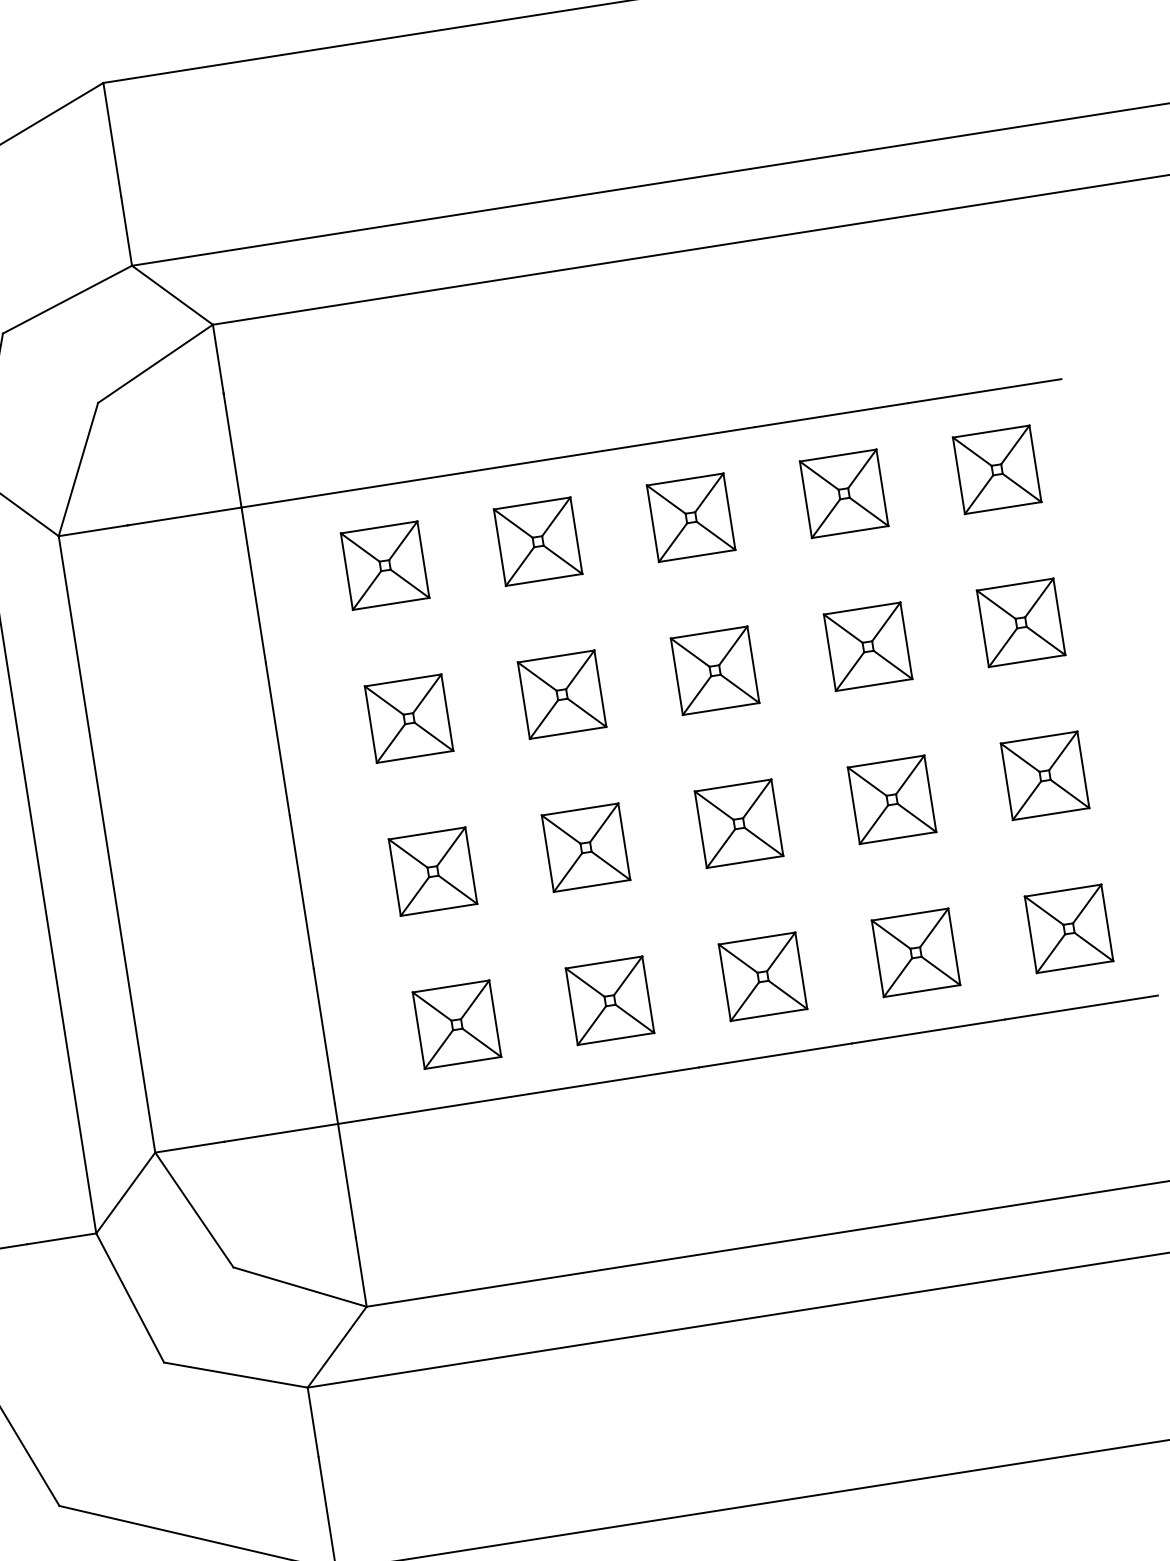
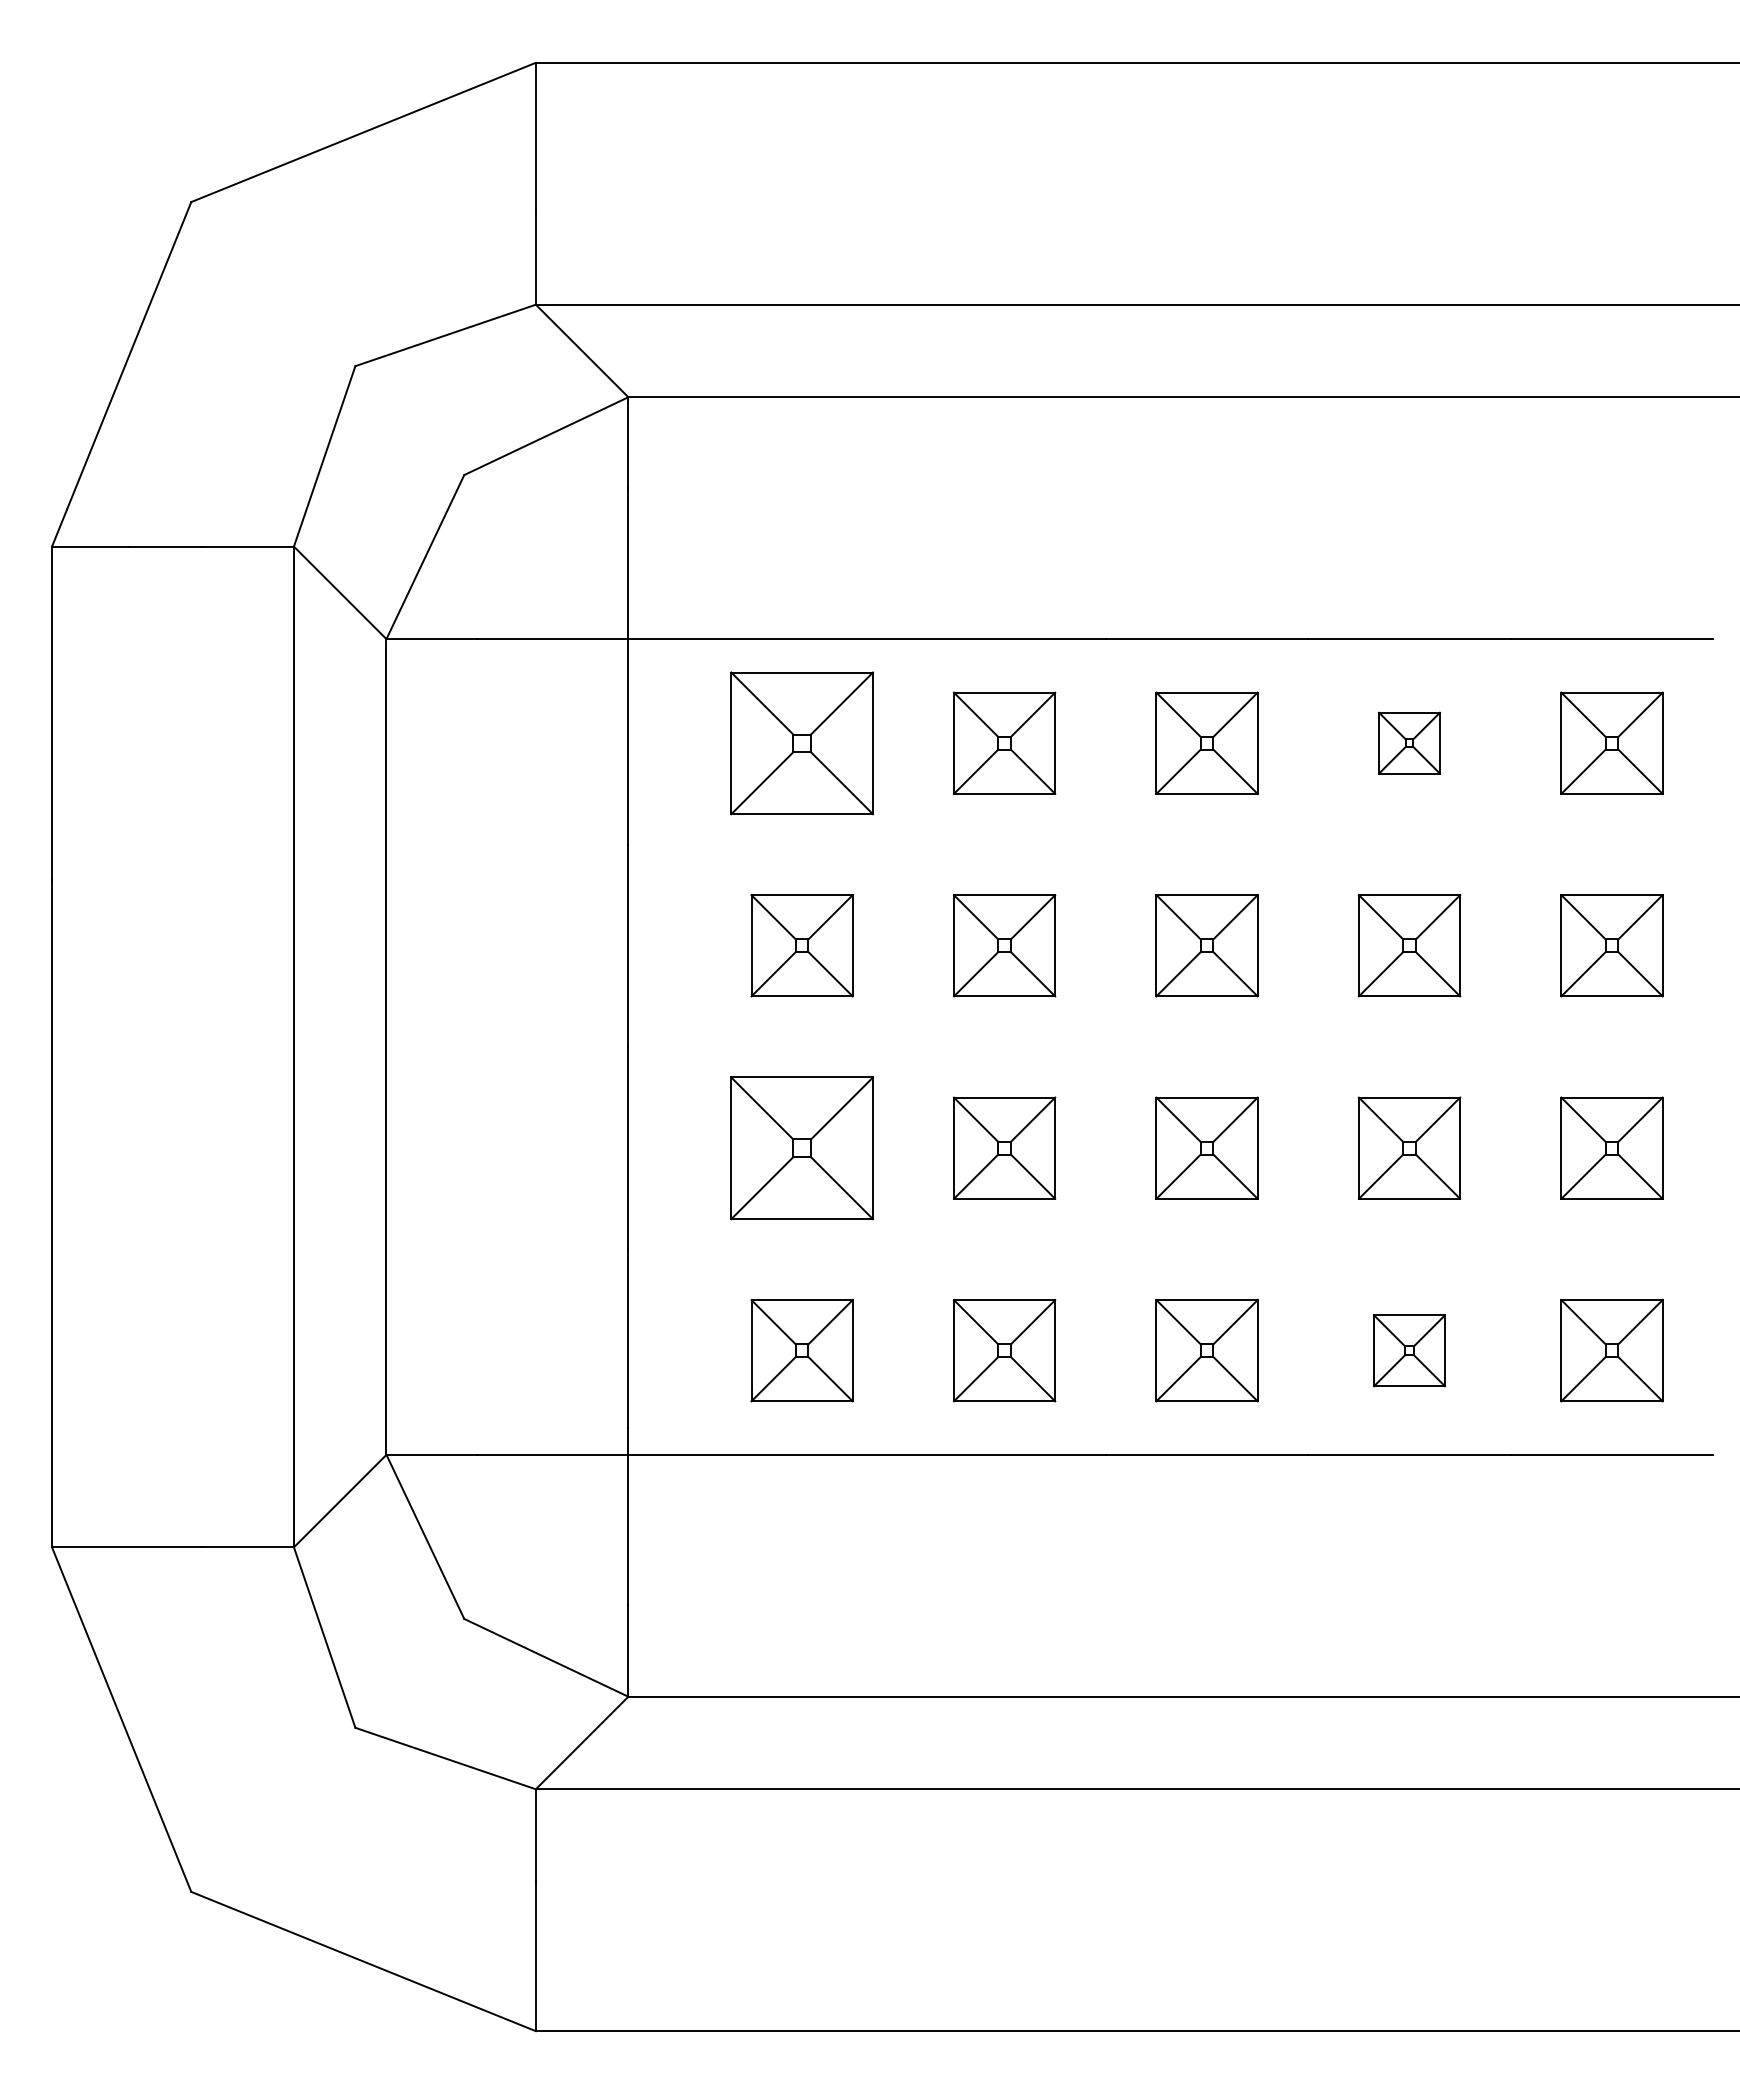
part: (844, 493) -> (1409, 742), size x0.6
part: (384, 565) -> (801, 742), size x1.4
part: (432, 871) -> (801, 1147), size x1.4
part: (916, 952) -> (1409, 1350), size x0.7

